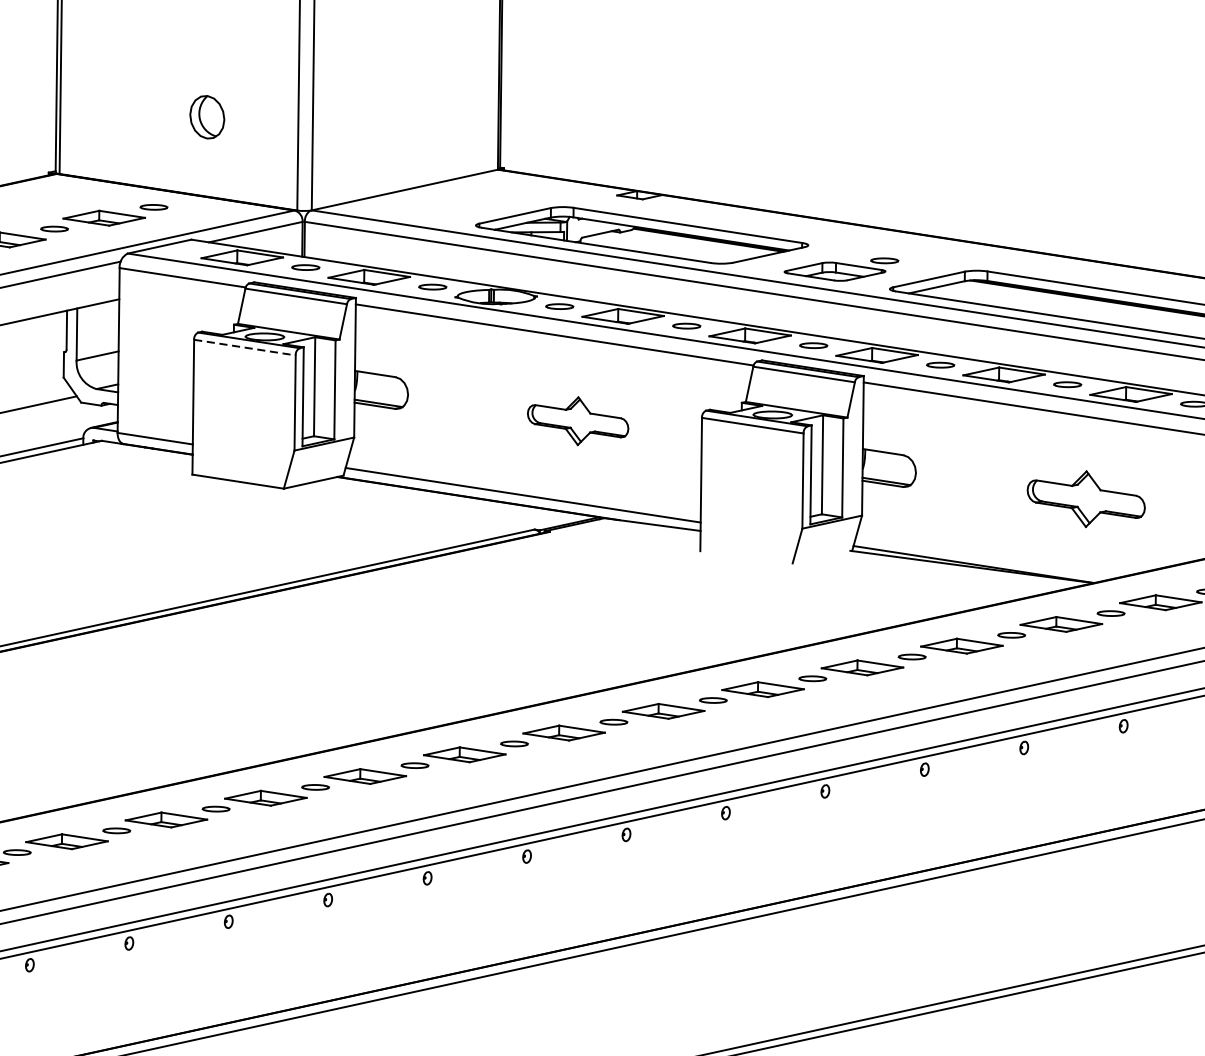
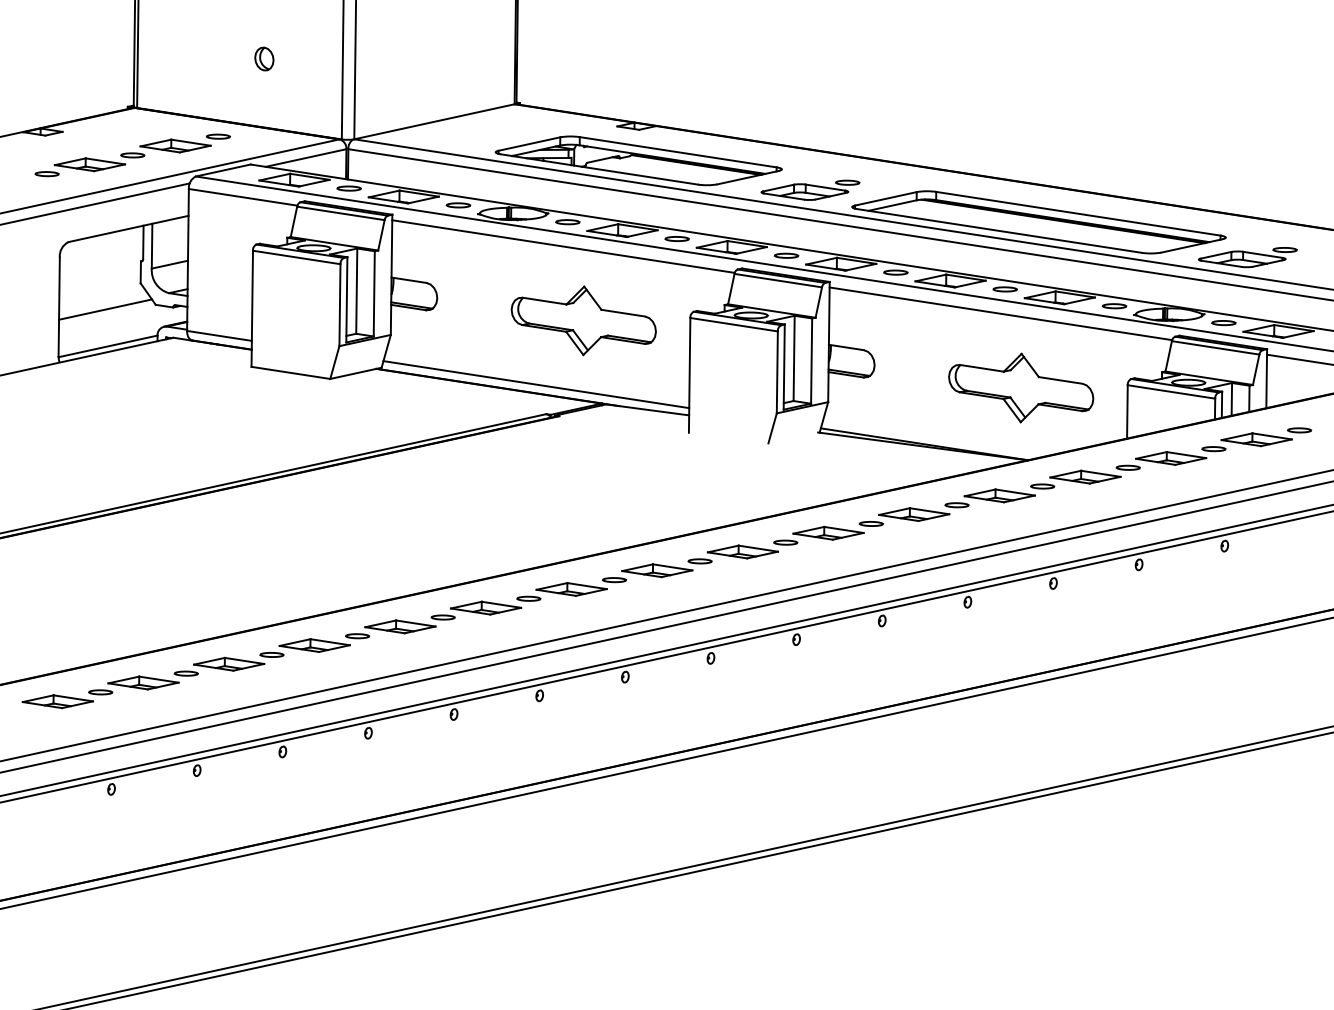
part: (207, 116) -> (264, 58), size x0.62
line: (245, 347) -> (297, 257), dashed -> solid
part: (577, 420) -> (583, 320), size x1.67
part: (1086, 498) -> (1021, 387), size x1.43

